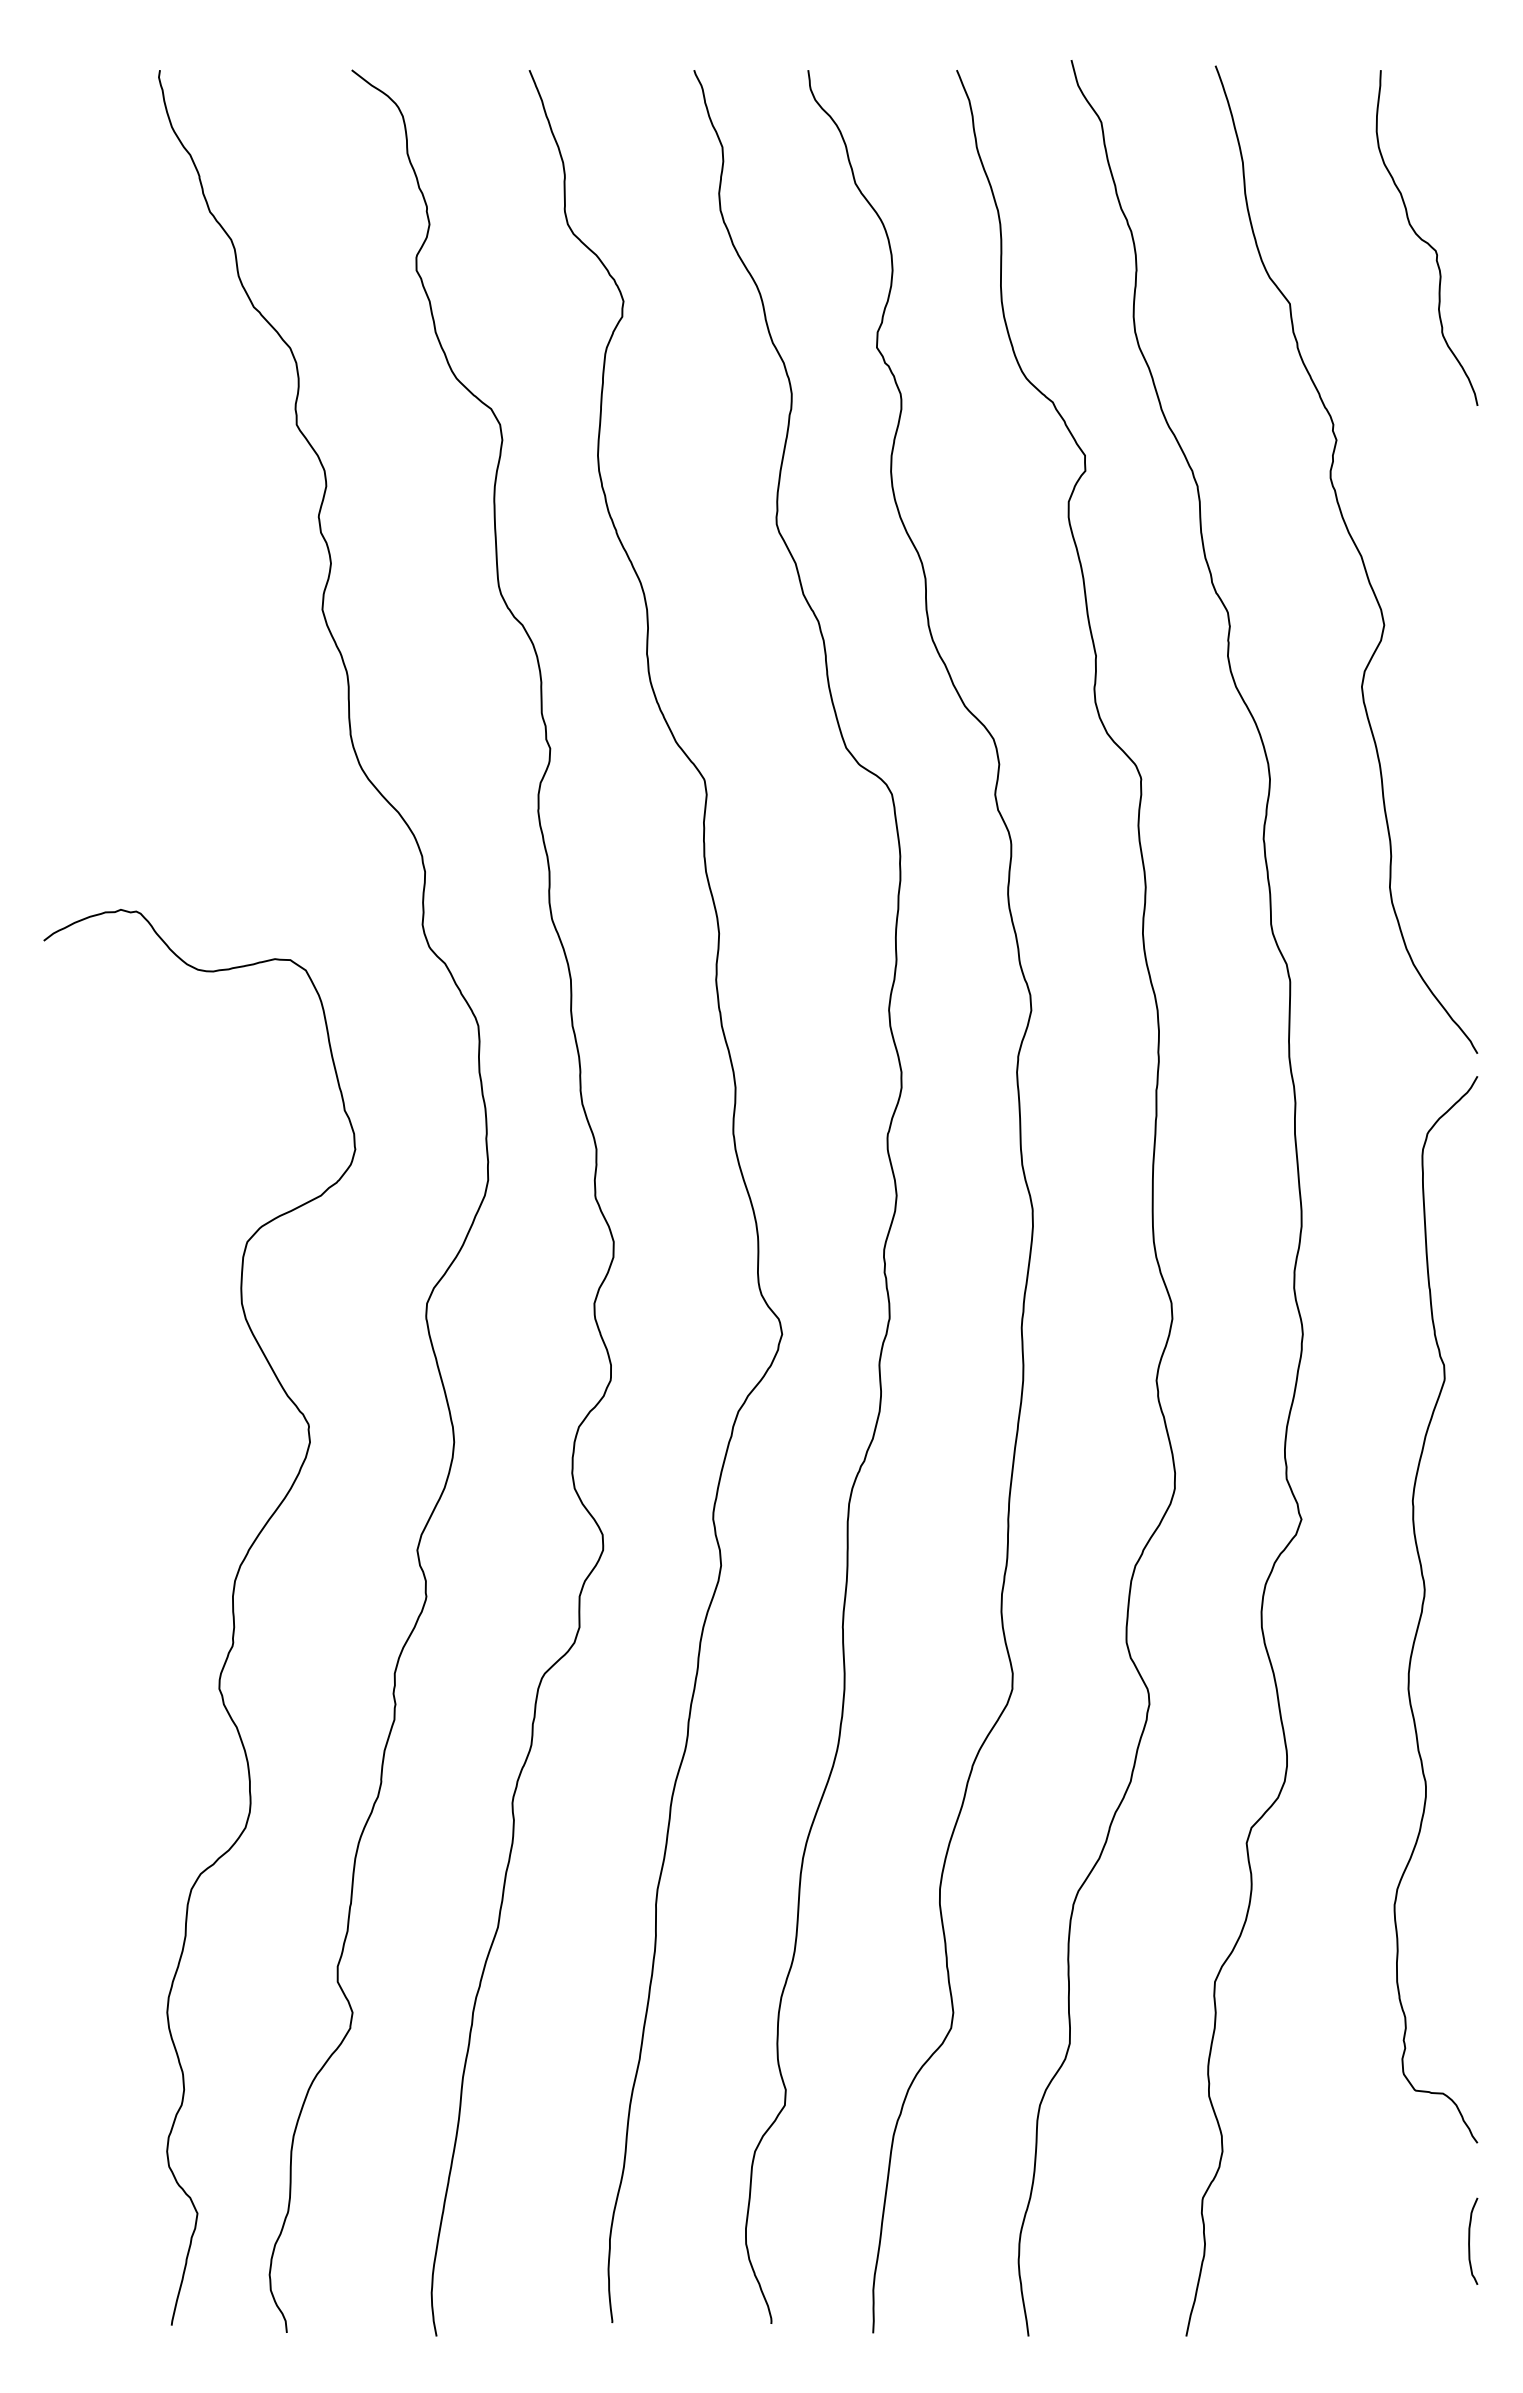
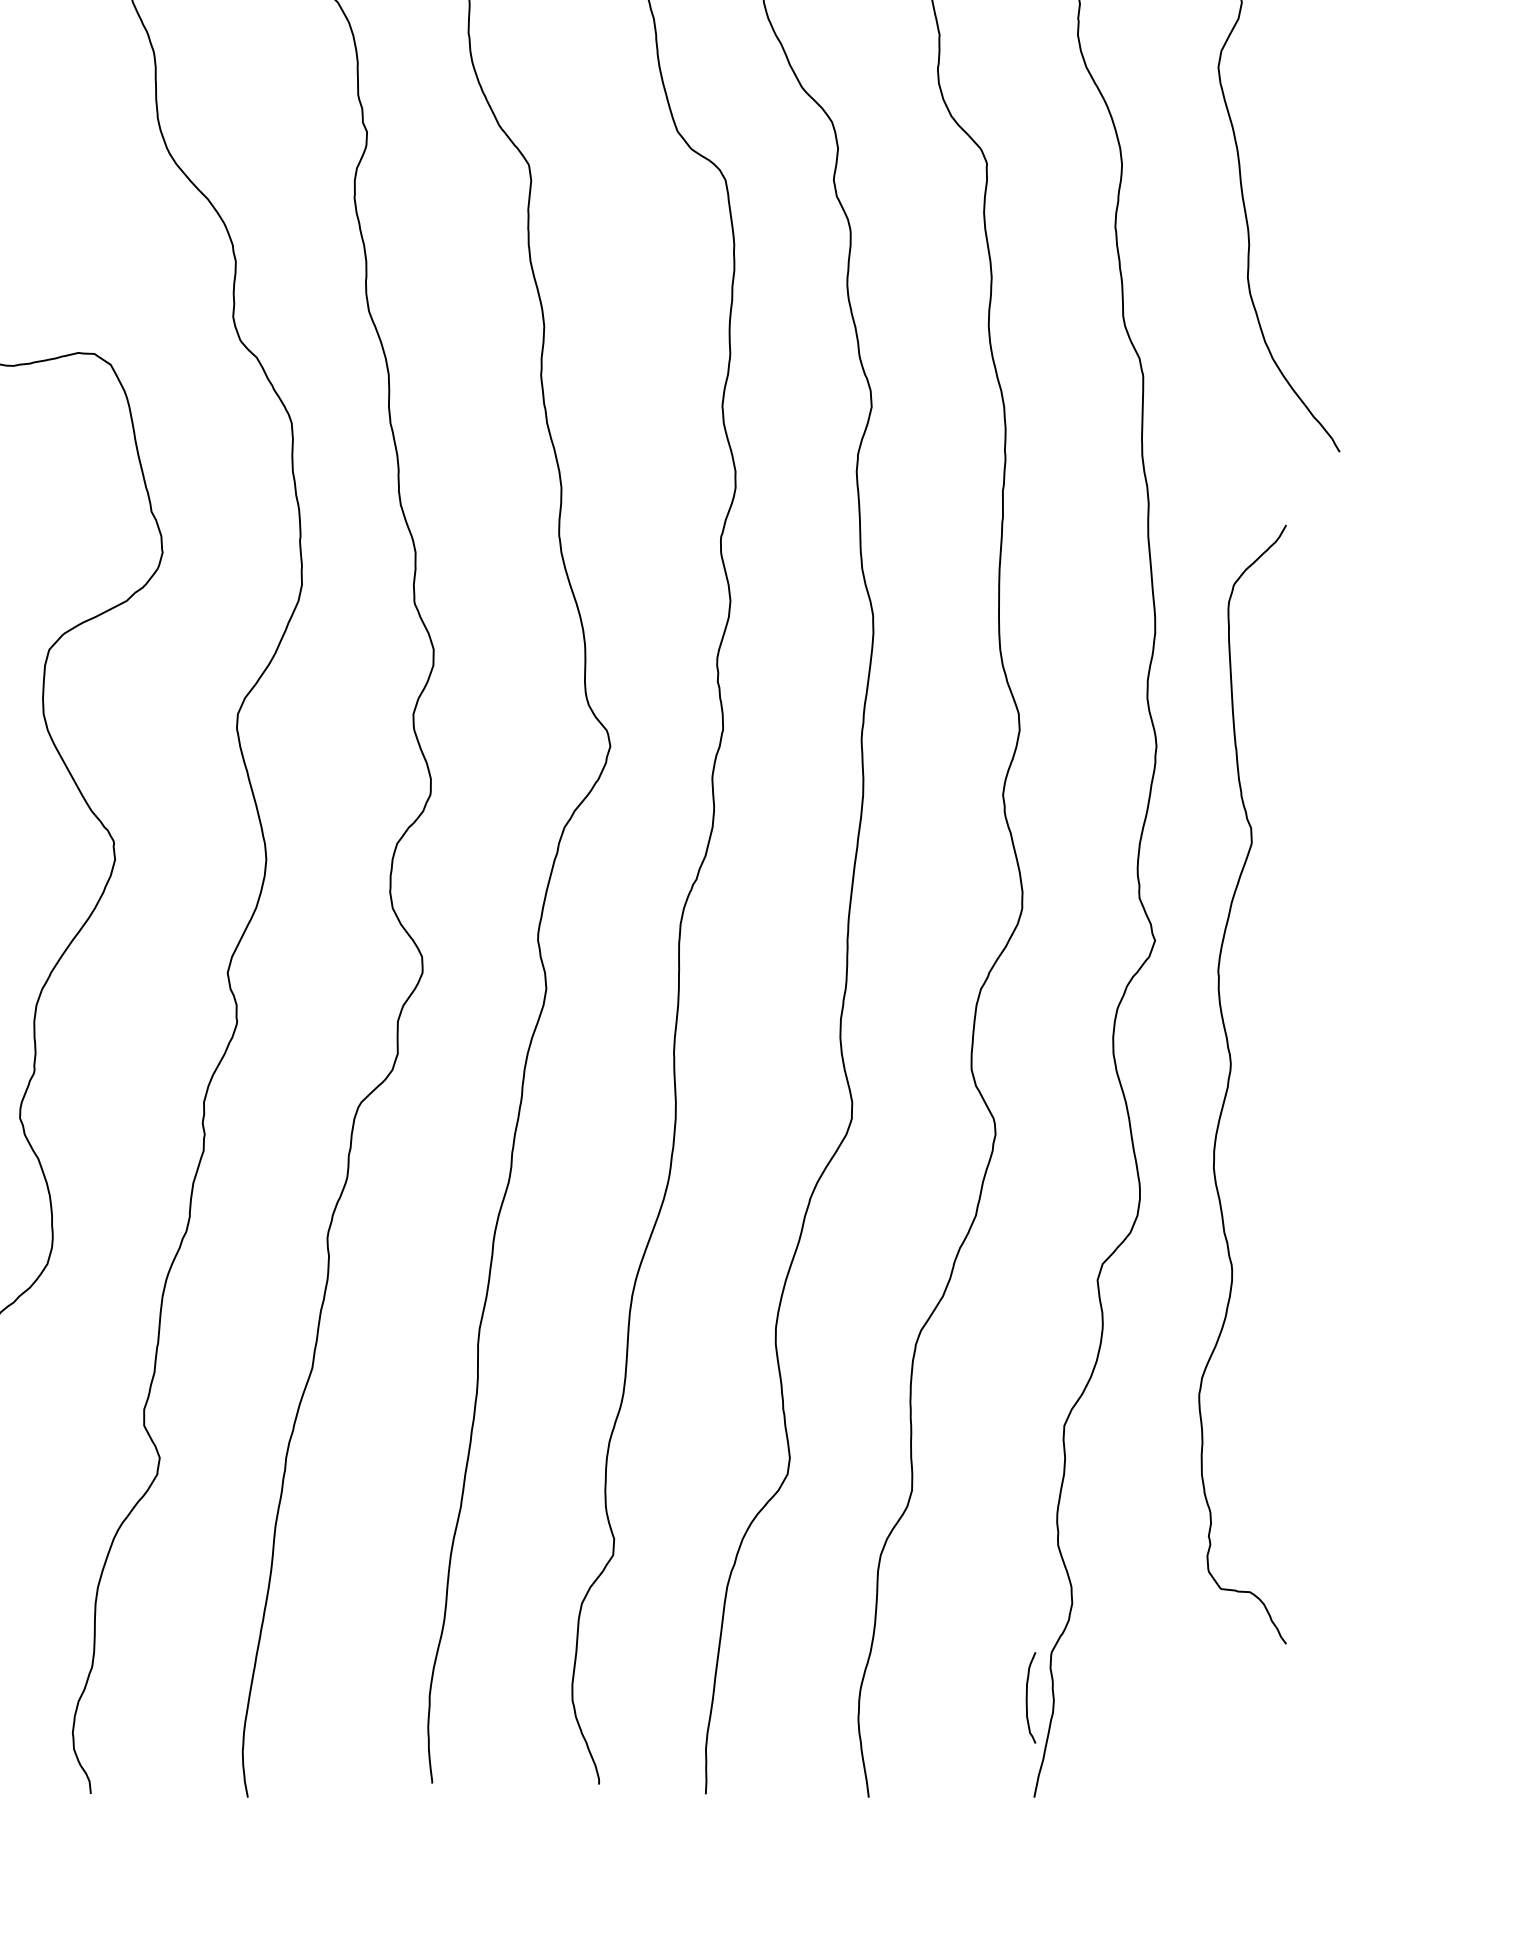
curve: (1423, 1609) -> (1229, 1084), moved
curve: (1470, 2239) -> (1028, 1695), moved

